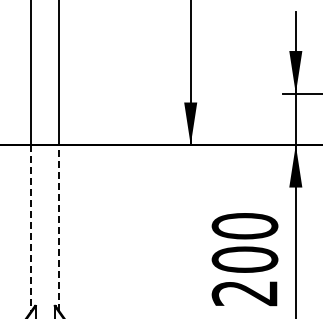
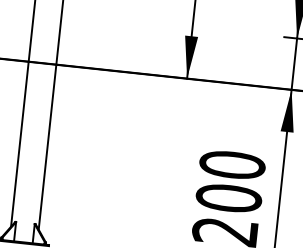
line: (31, 228) -> (19, 144), dashed -> solid
line: (59, 228) -> (47, 147), dashed -> solid

